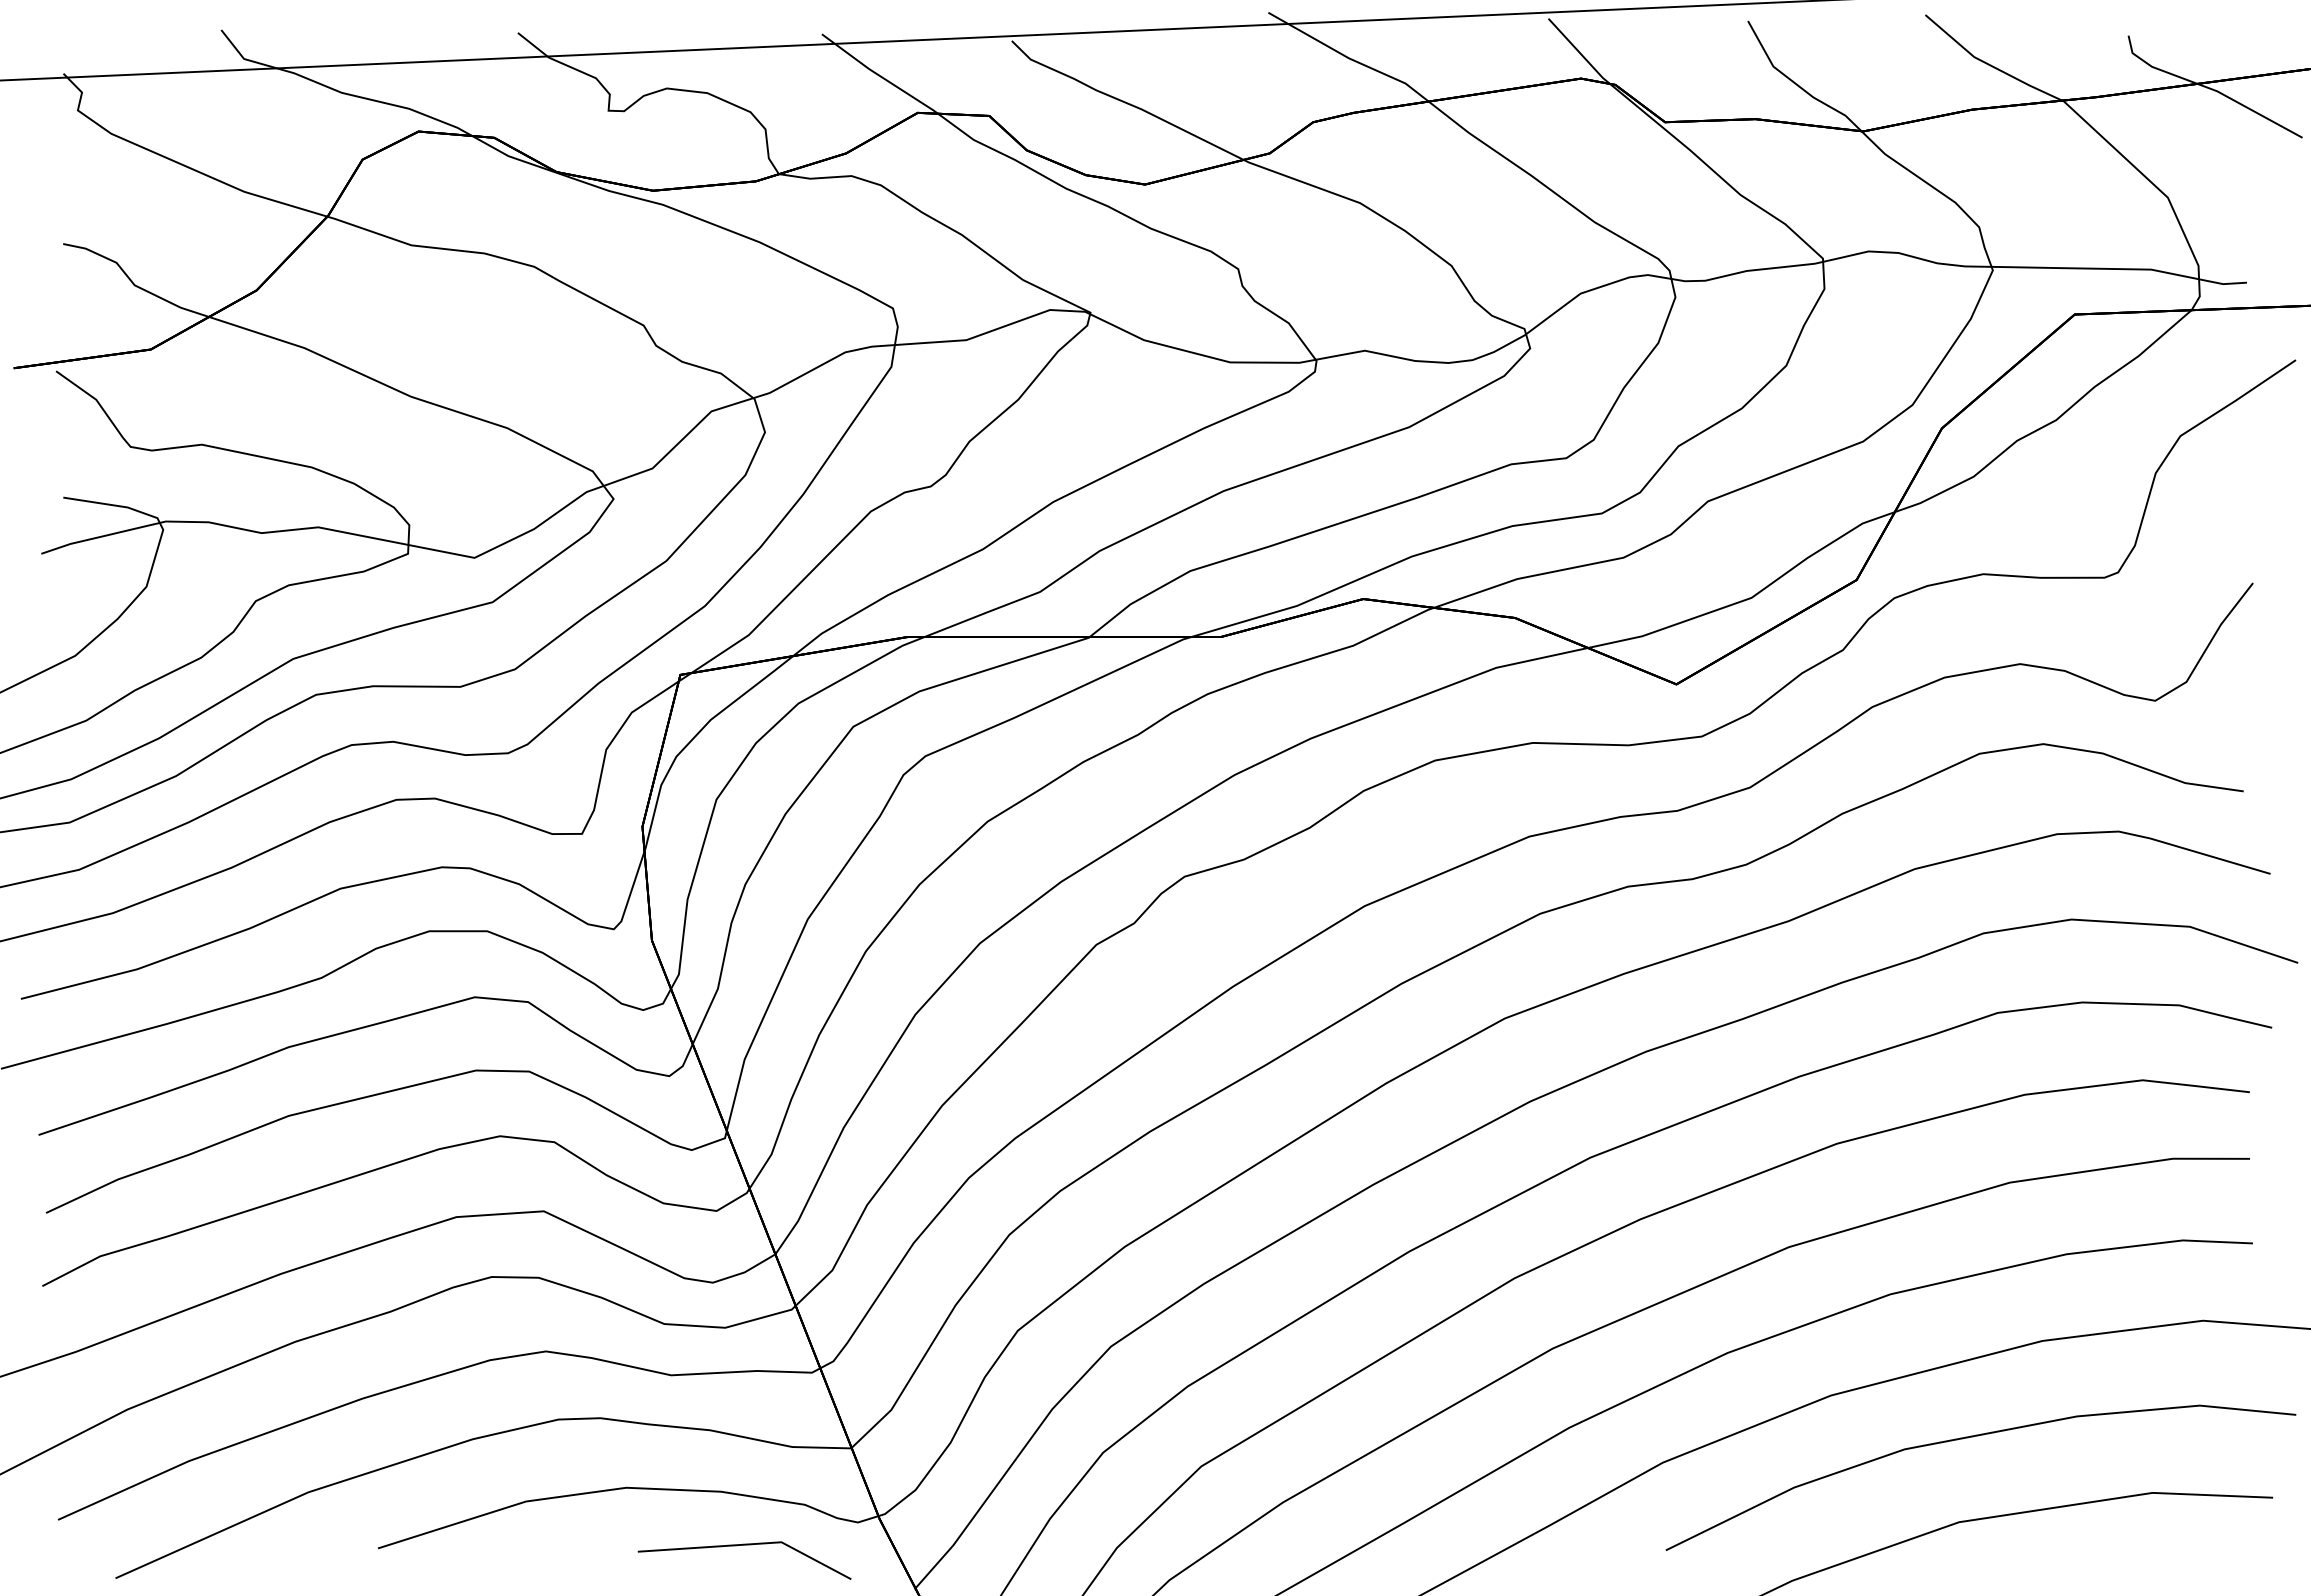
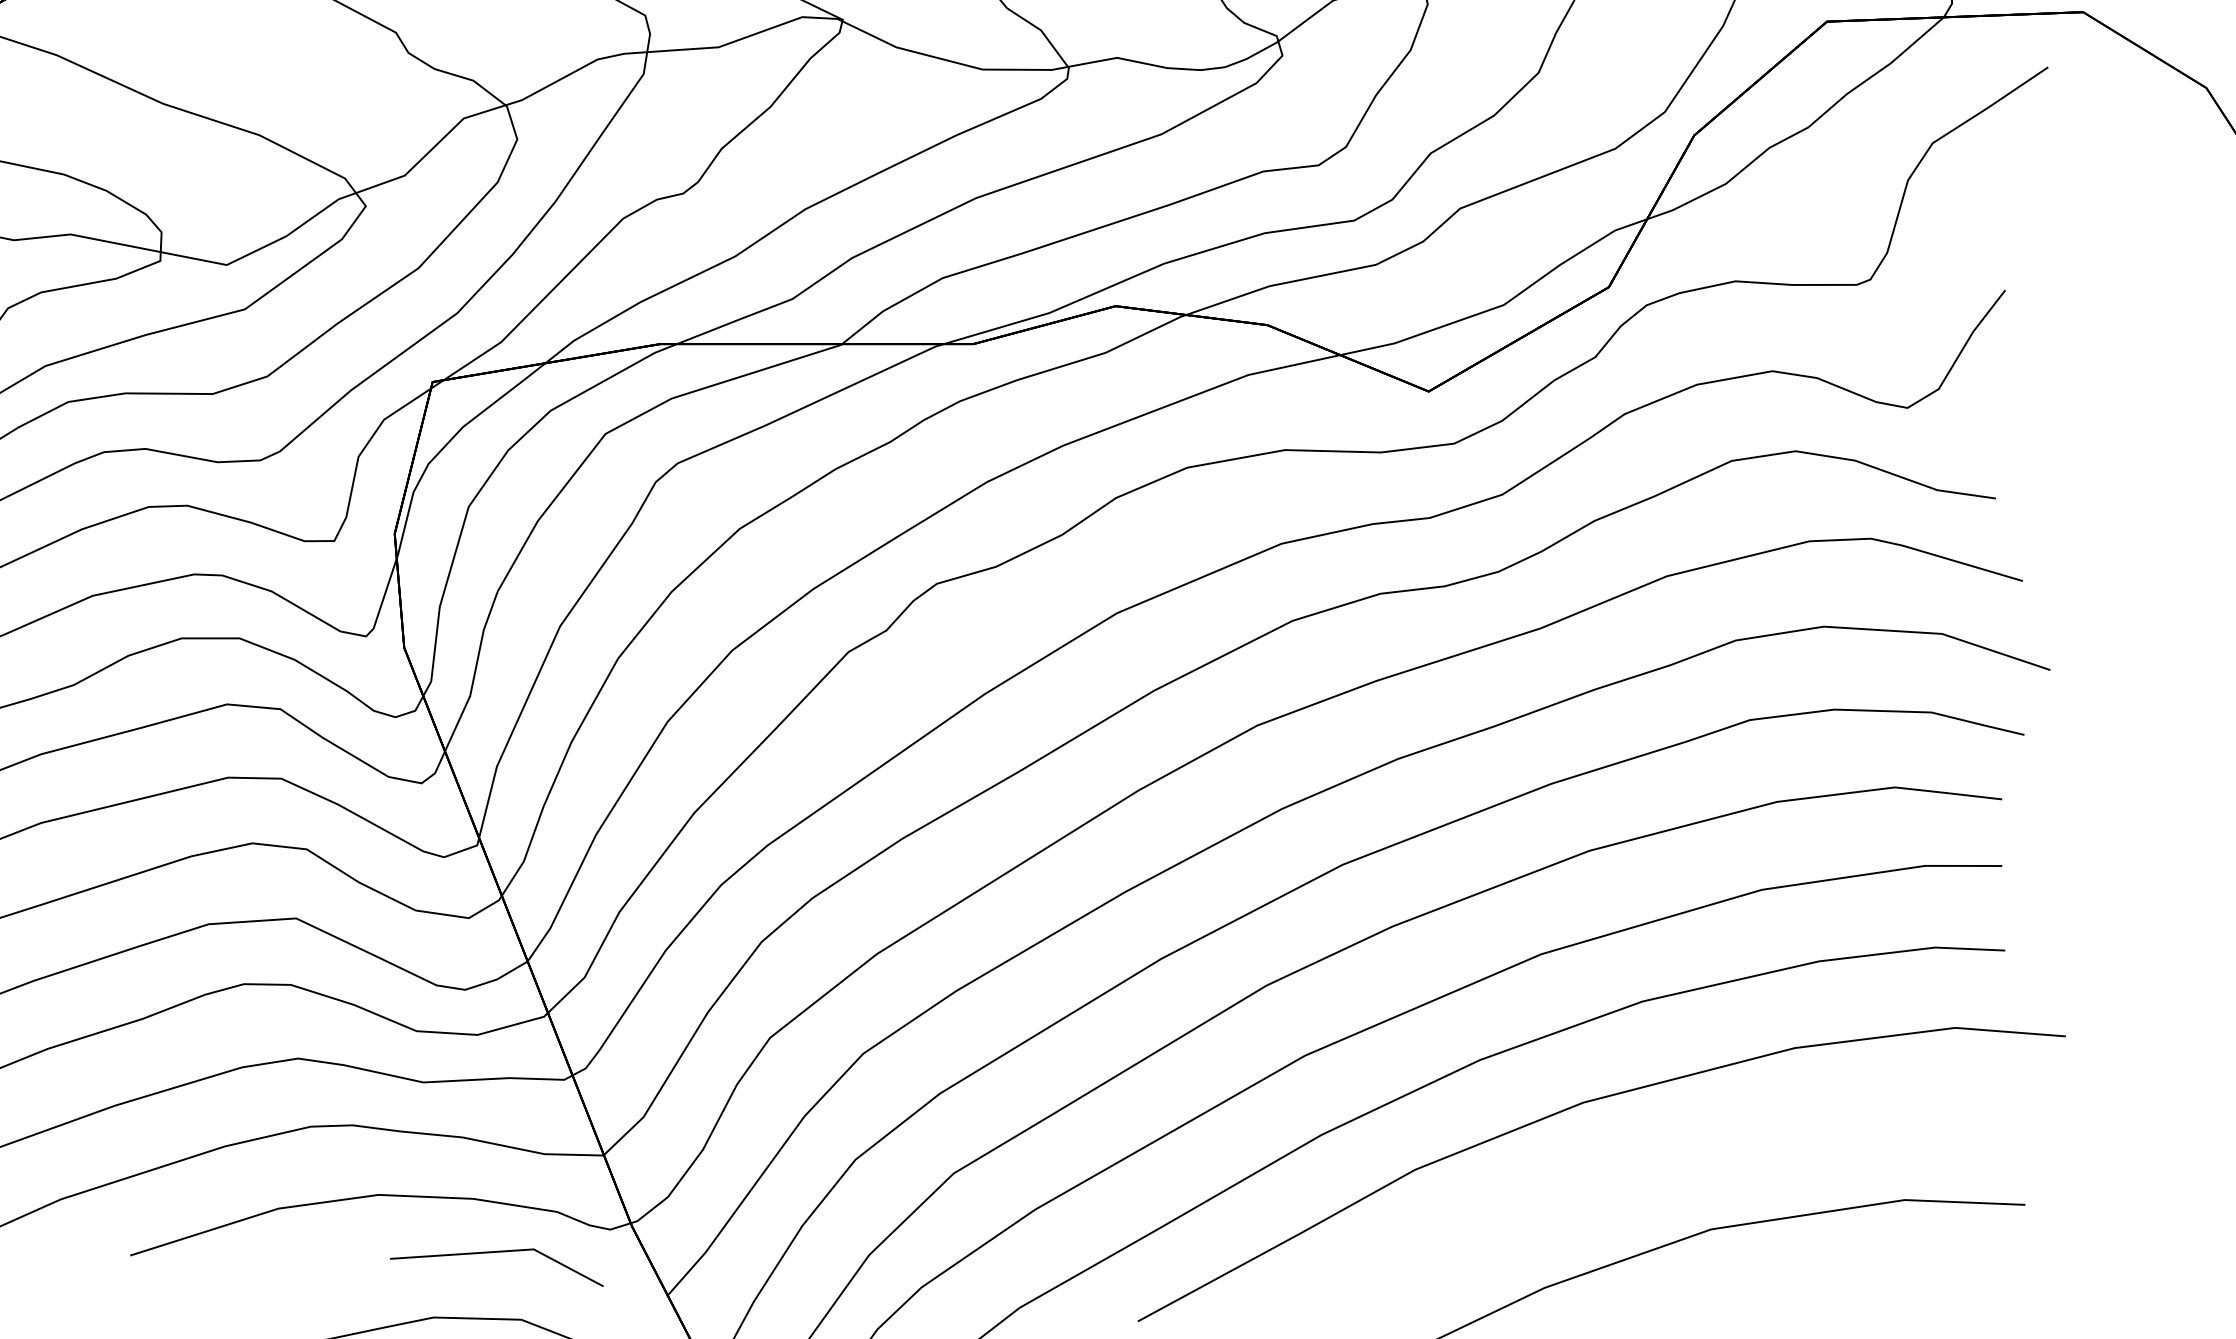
part: (1973, 1437) -> (1725, 1144), removed

